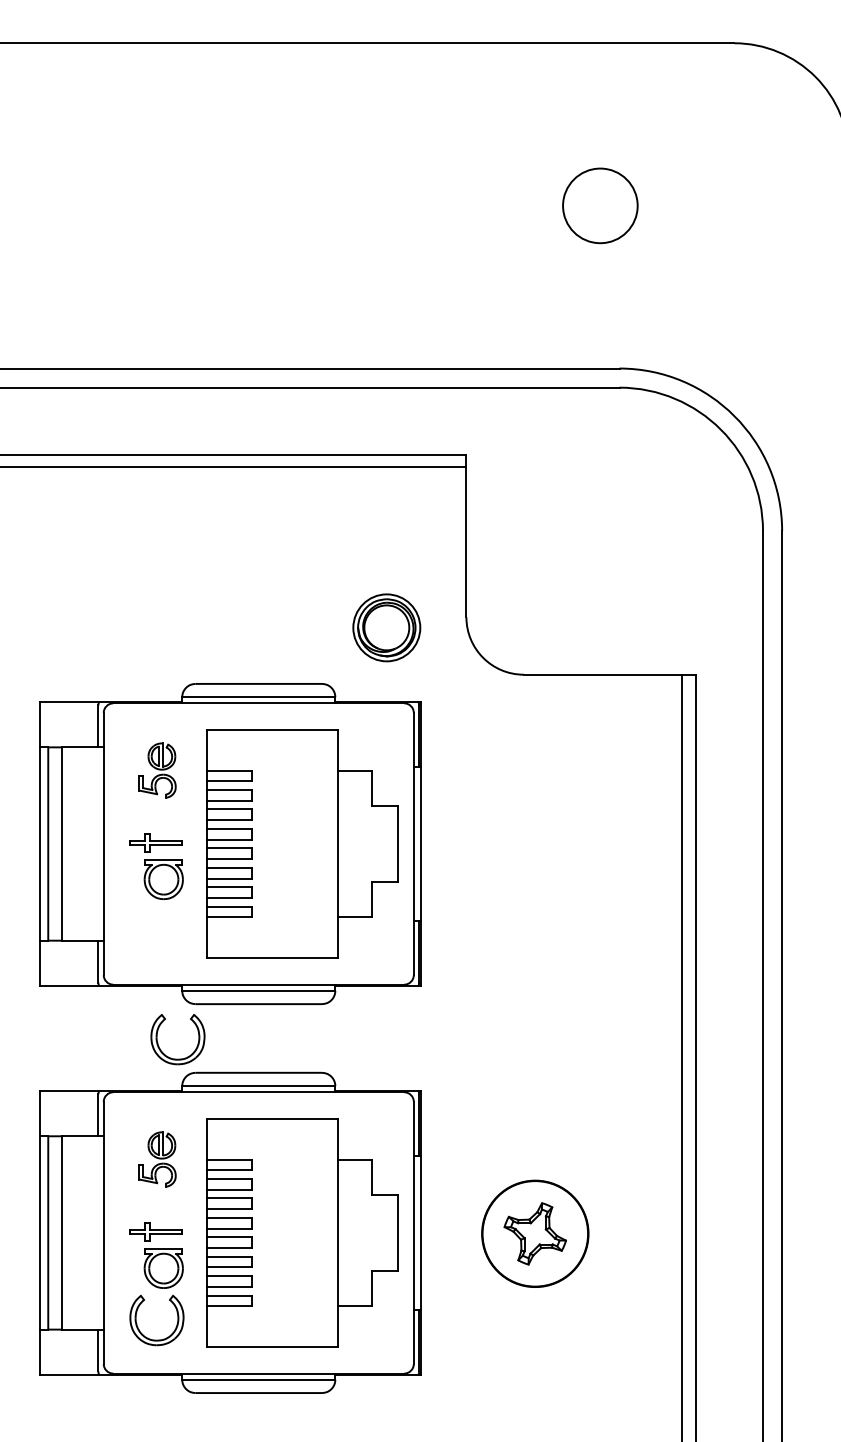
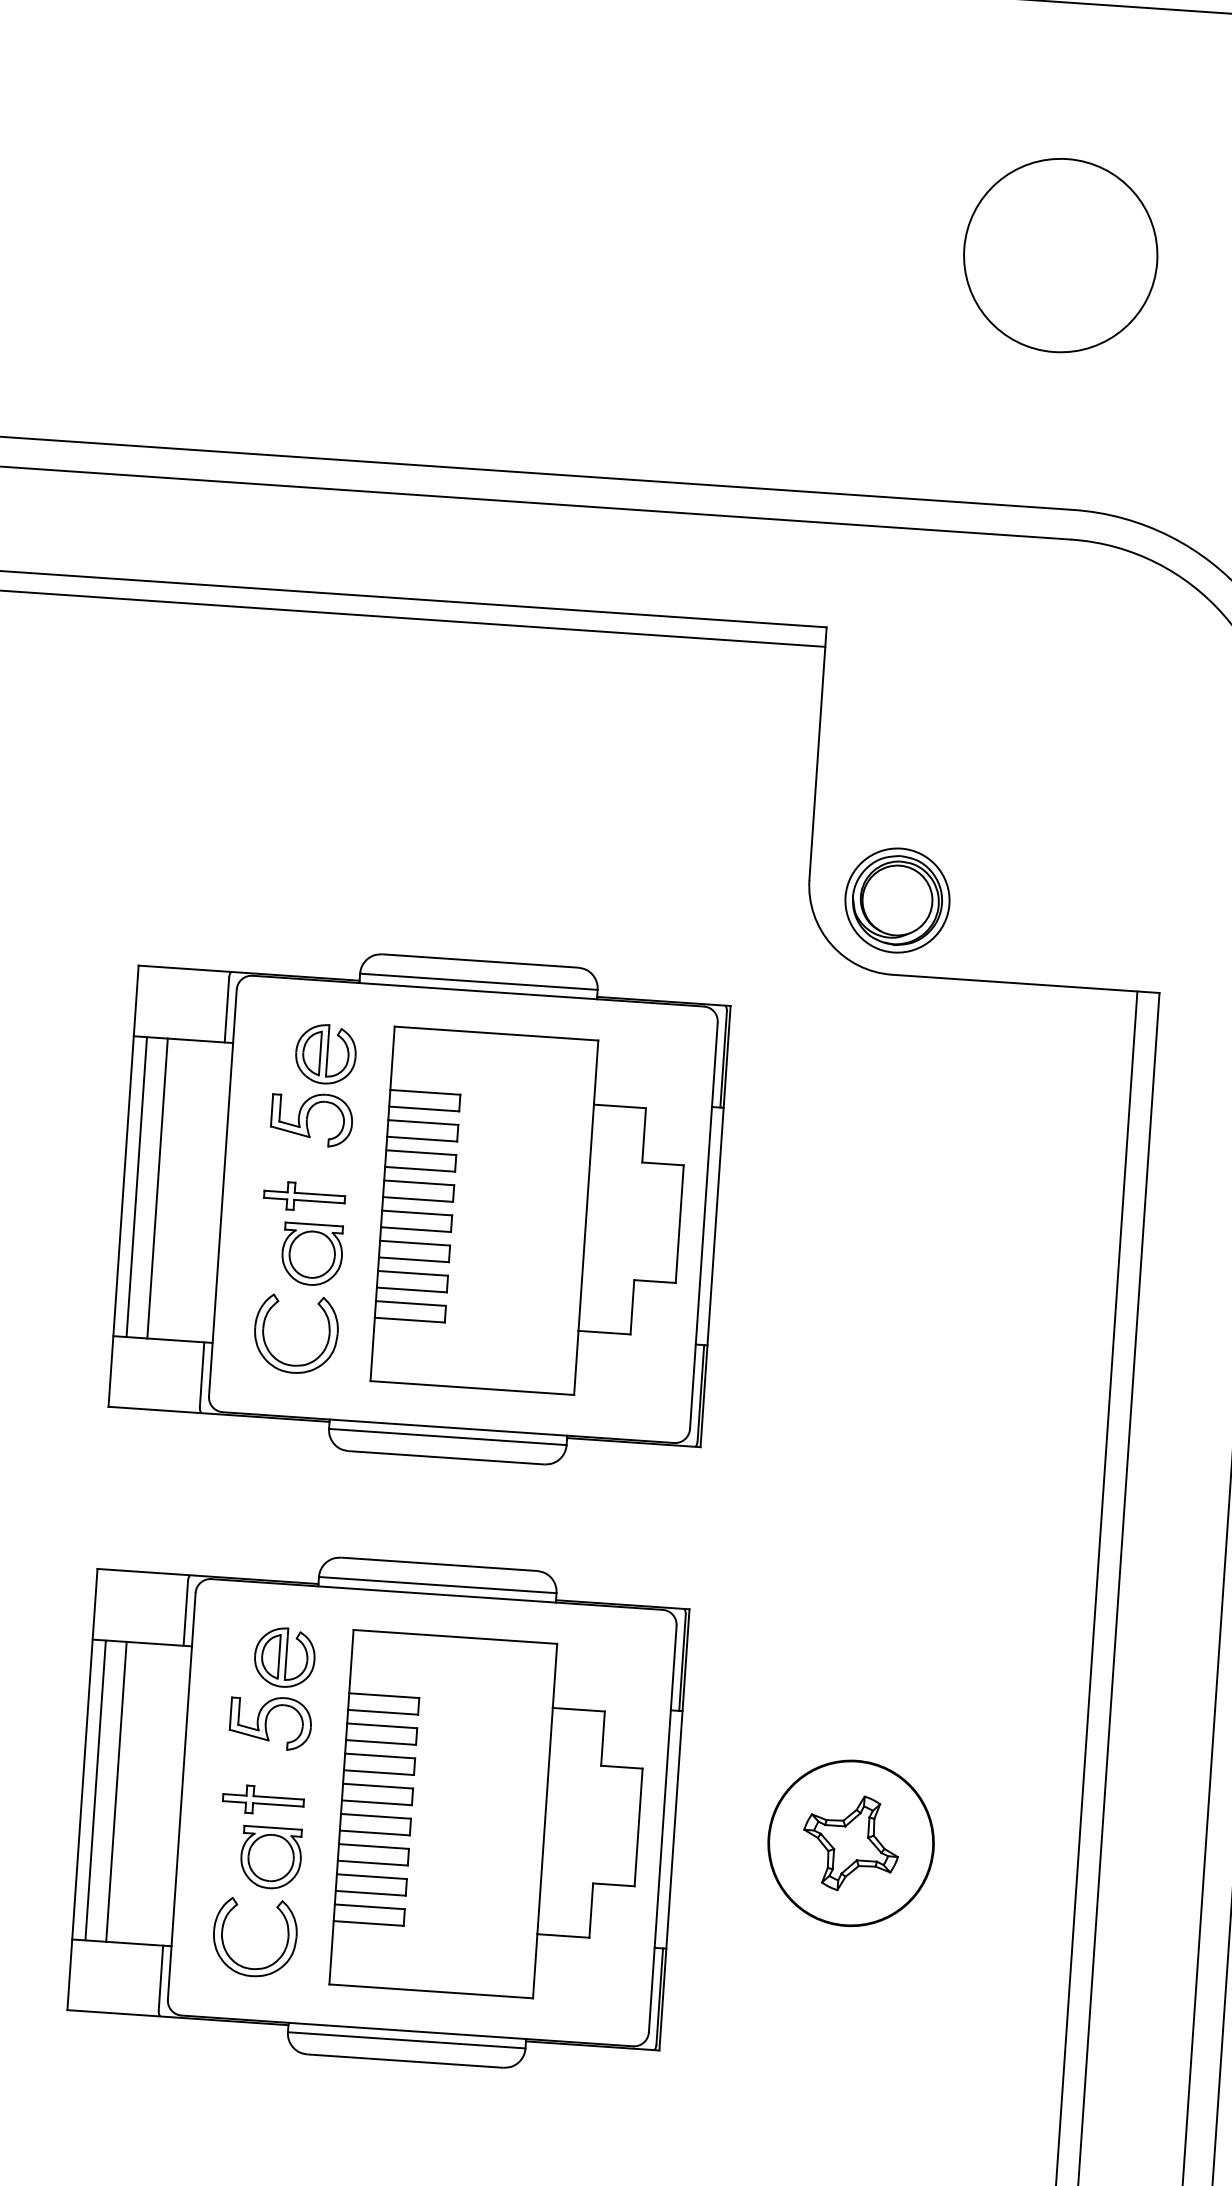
circle: (600, 205) -> (1060, 254), size x1.67
part: (386, 627) -> (897, 899), moved
part: (157, 770) -> (314, 1084), size x1.43
part: (171, 1057) -> (284, 1361), moved
part: (157, 1159) -> (272, 1688), size x1.43

